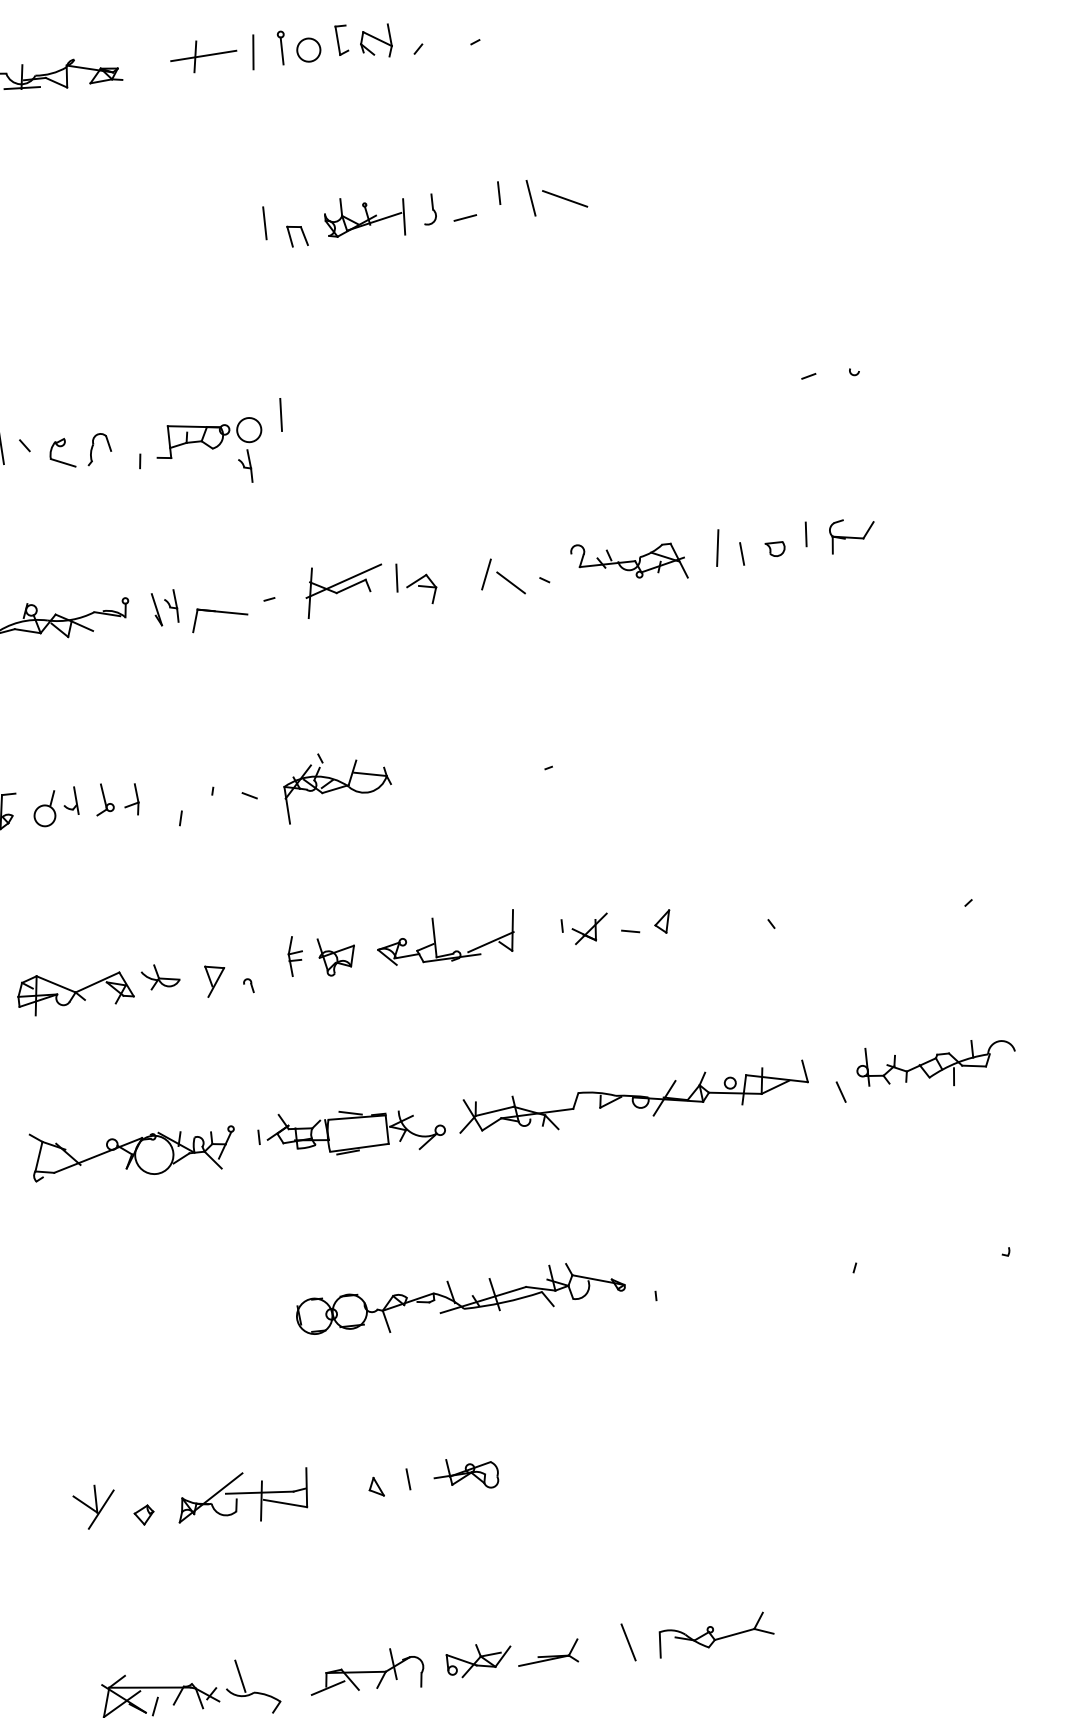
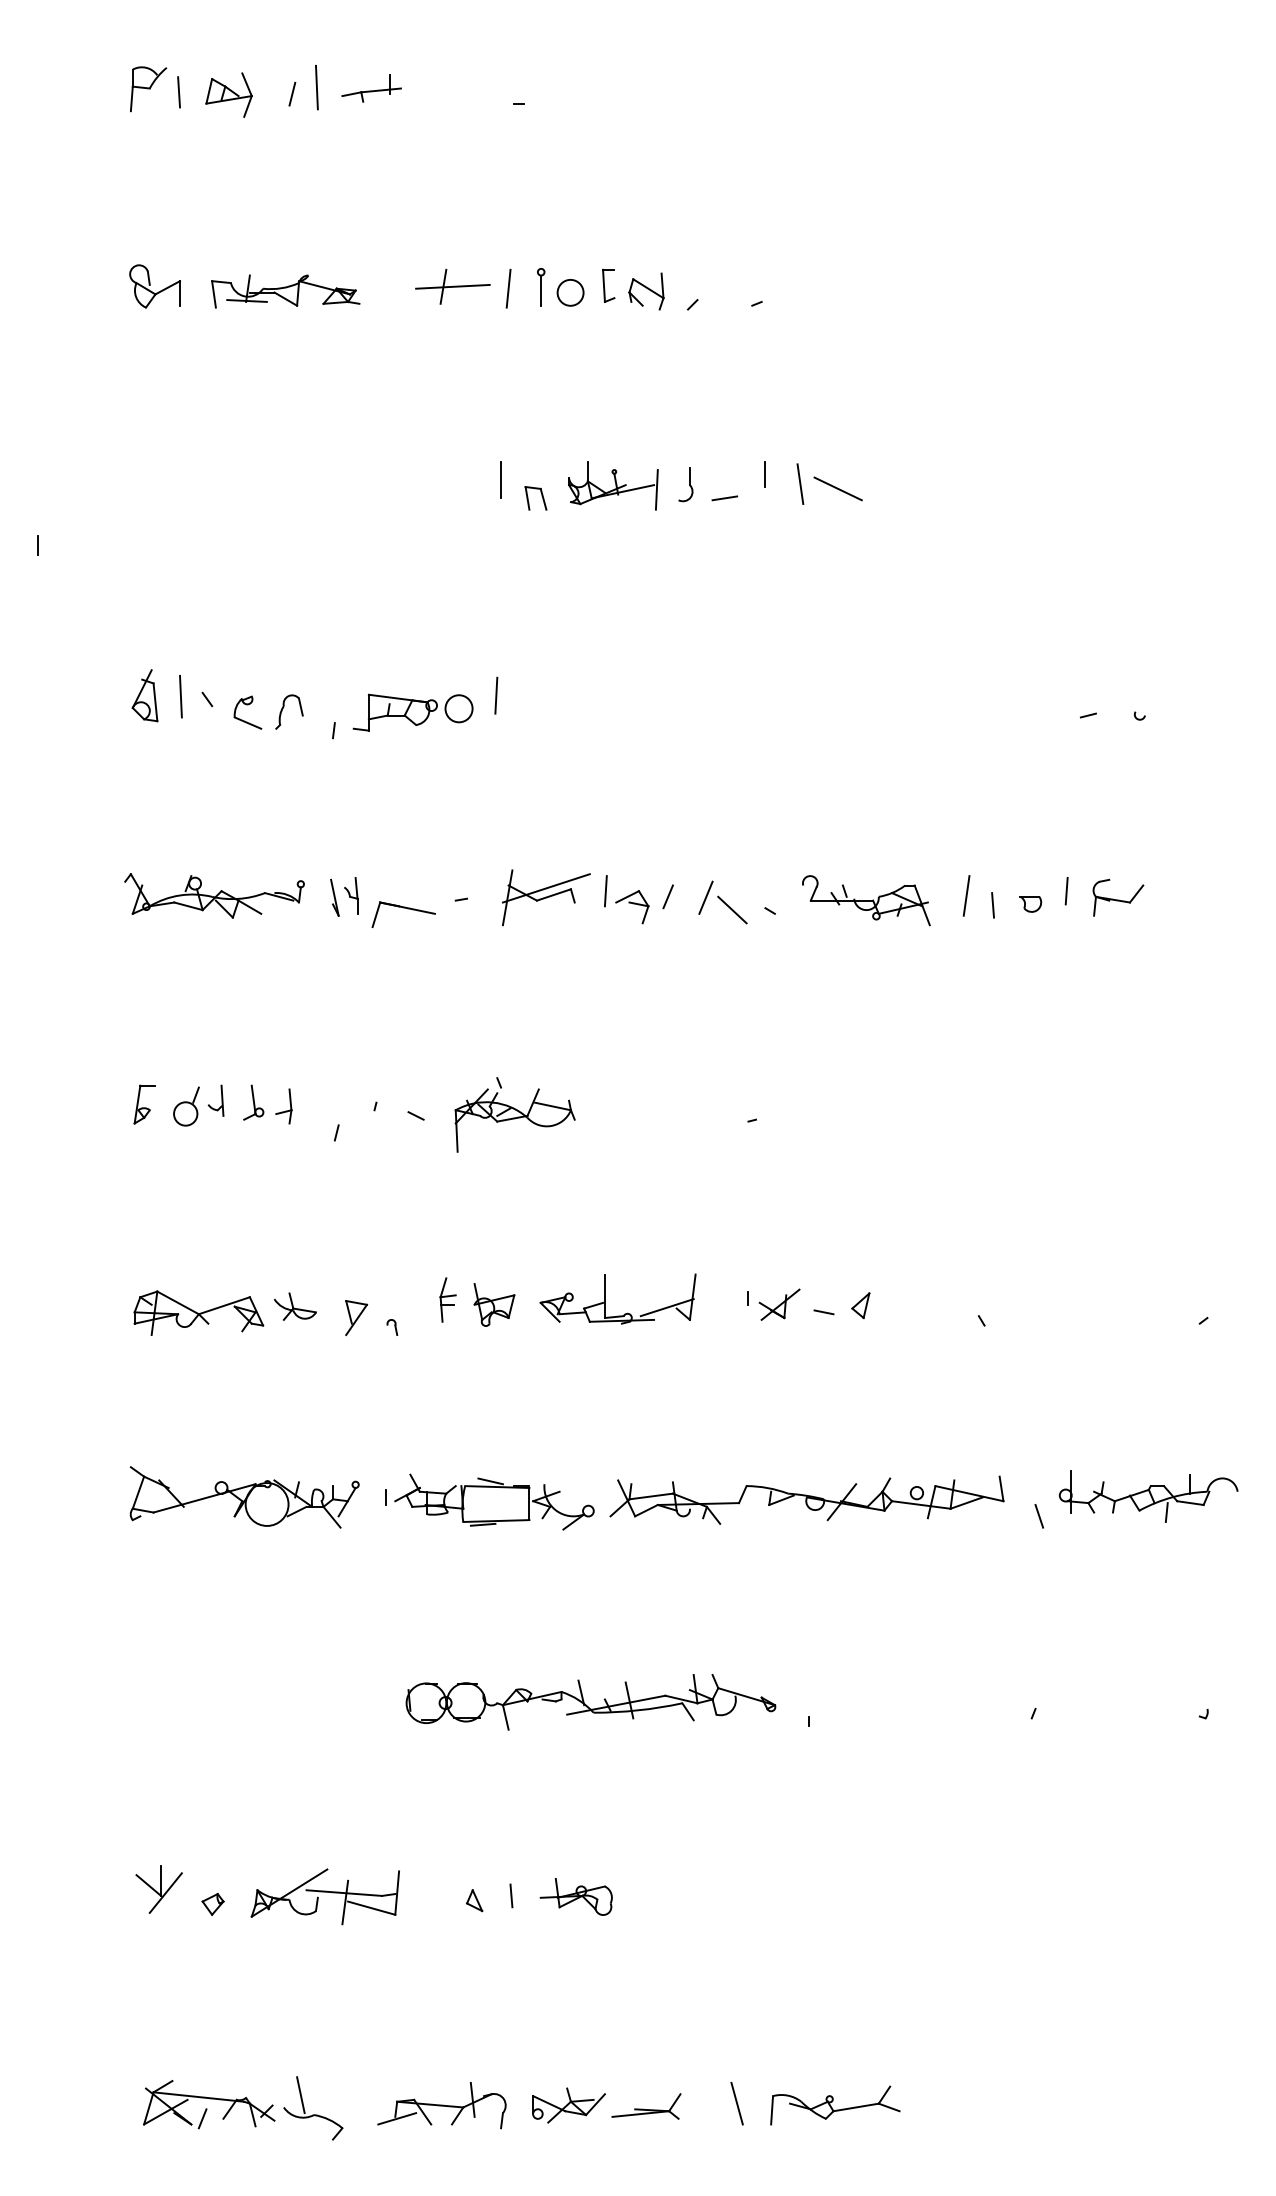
part: (245, 466) -> (450, 748), removed
line: (452, 577) -> (667, 896), added

